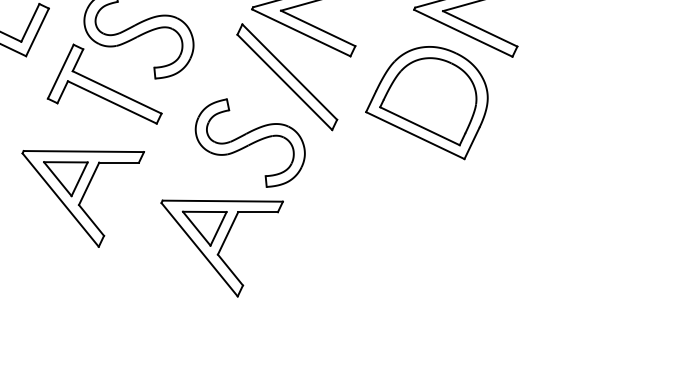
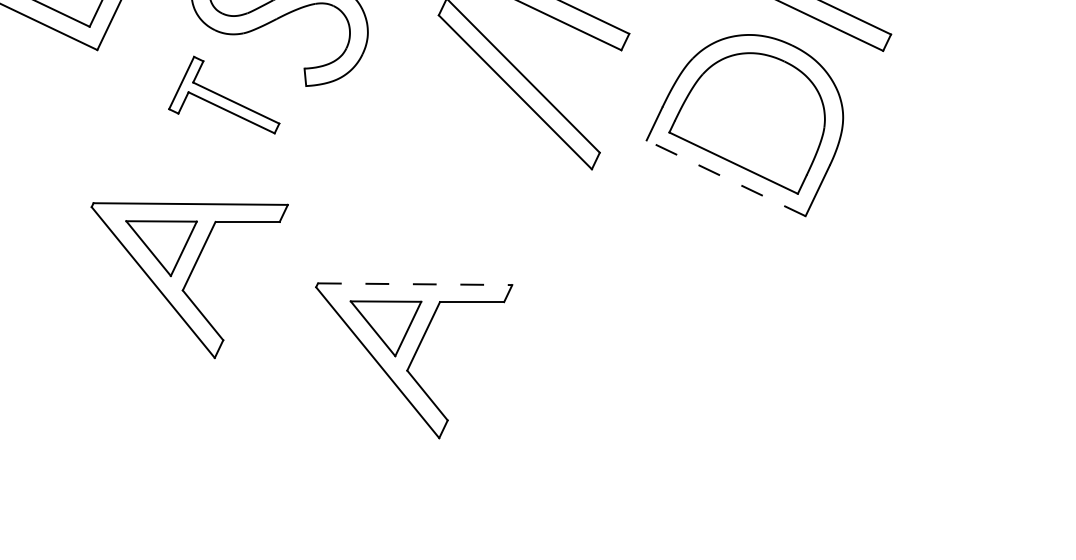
part: (104, 83) -> (224, 94), size x0.6
line: (414, 135) -> (724, 178), solid -> dashed
part: (249, 142) -> (458, 189), removed
line: (223, 201) -> (416, 284), solid -> dashed

